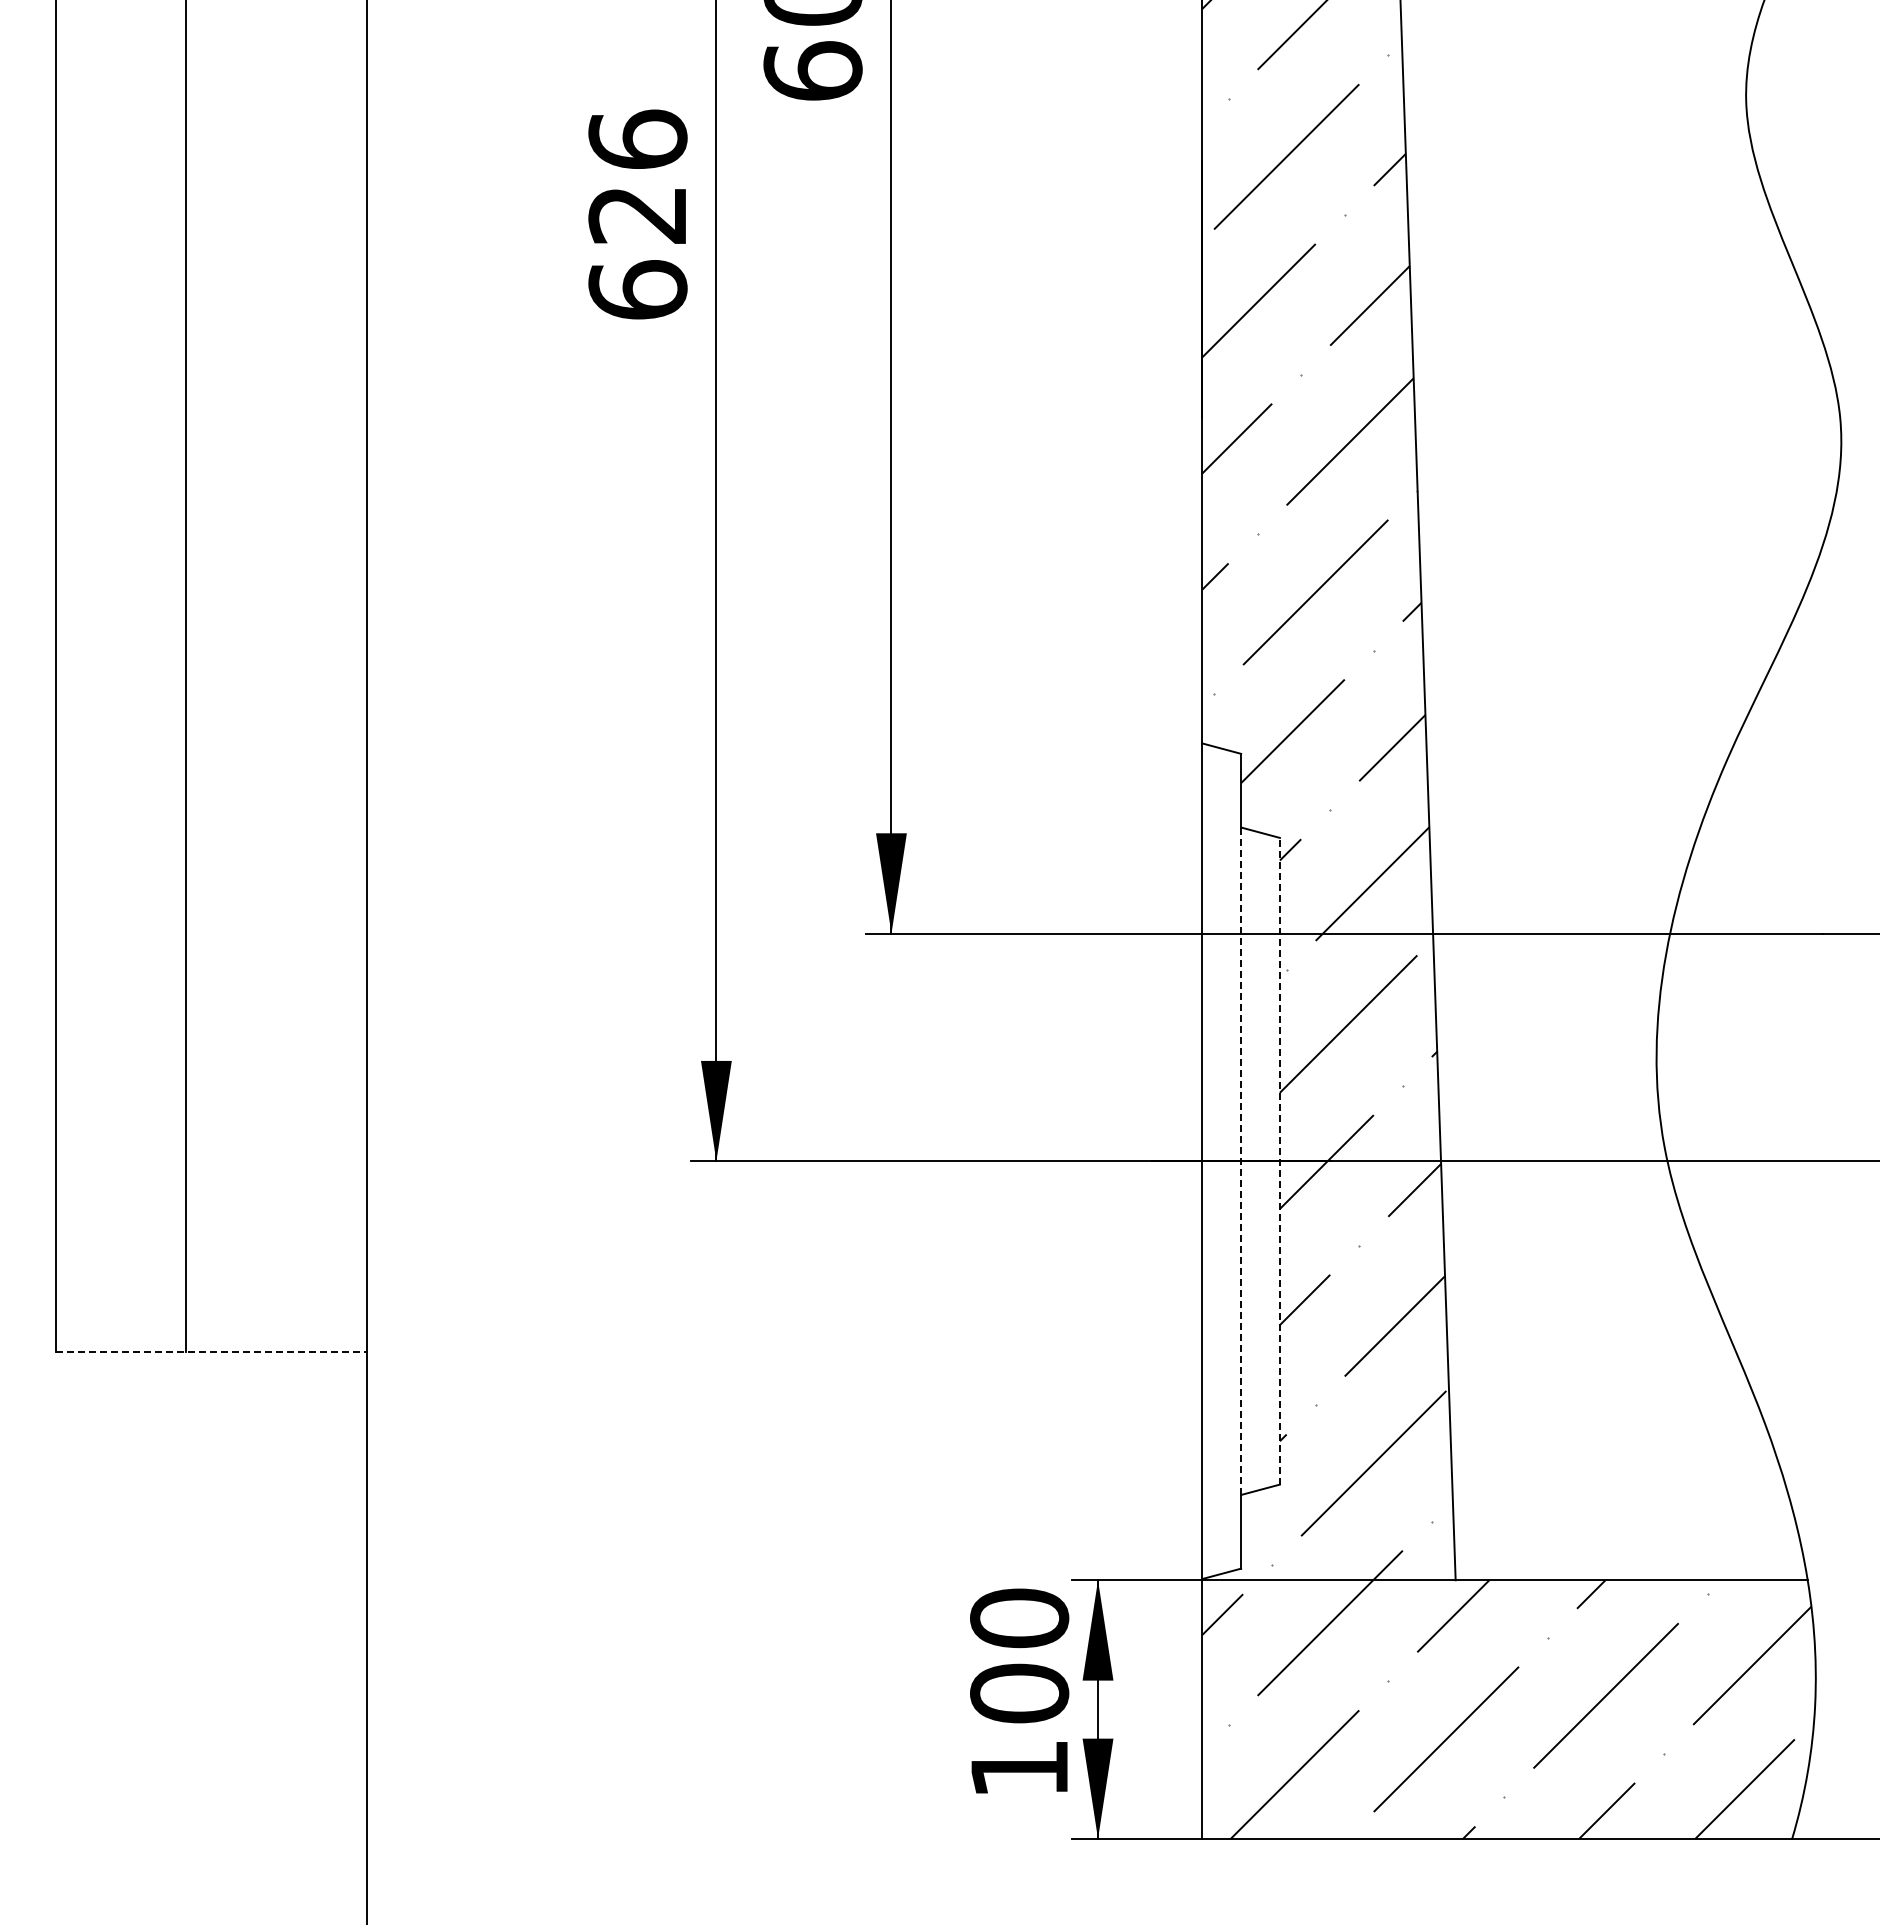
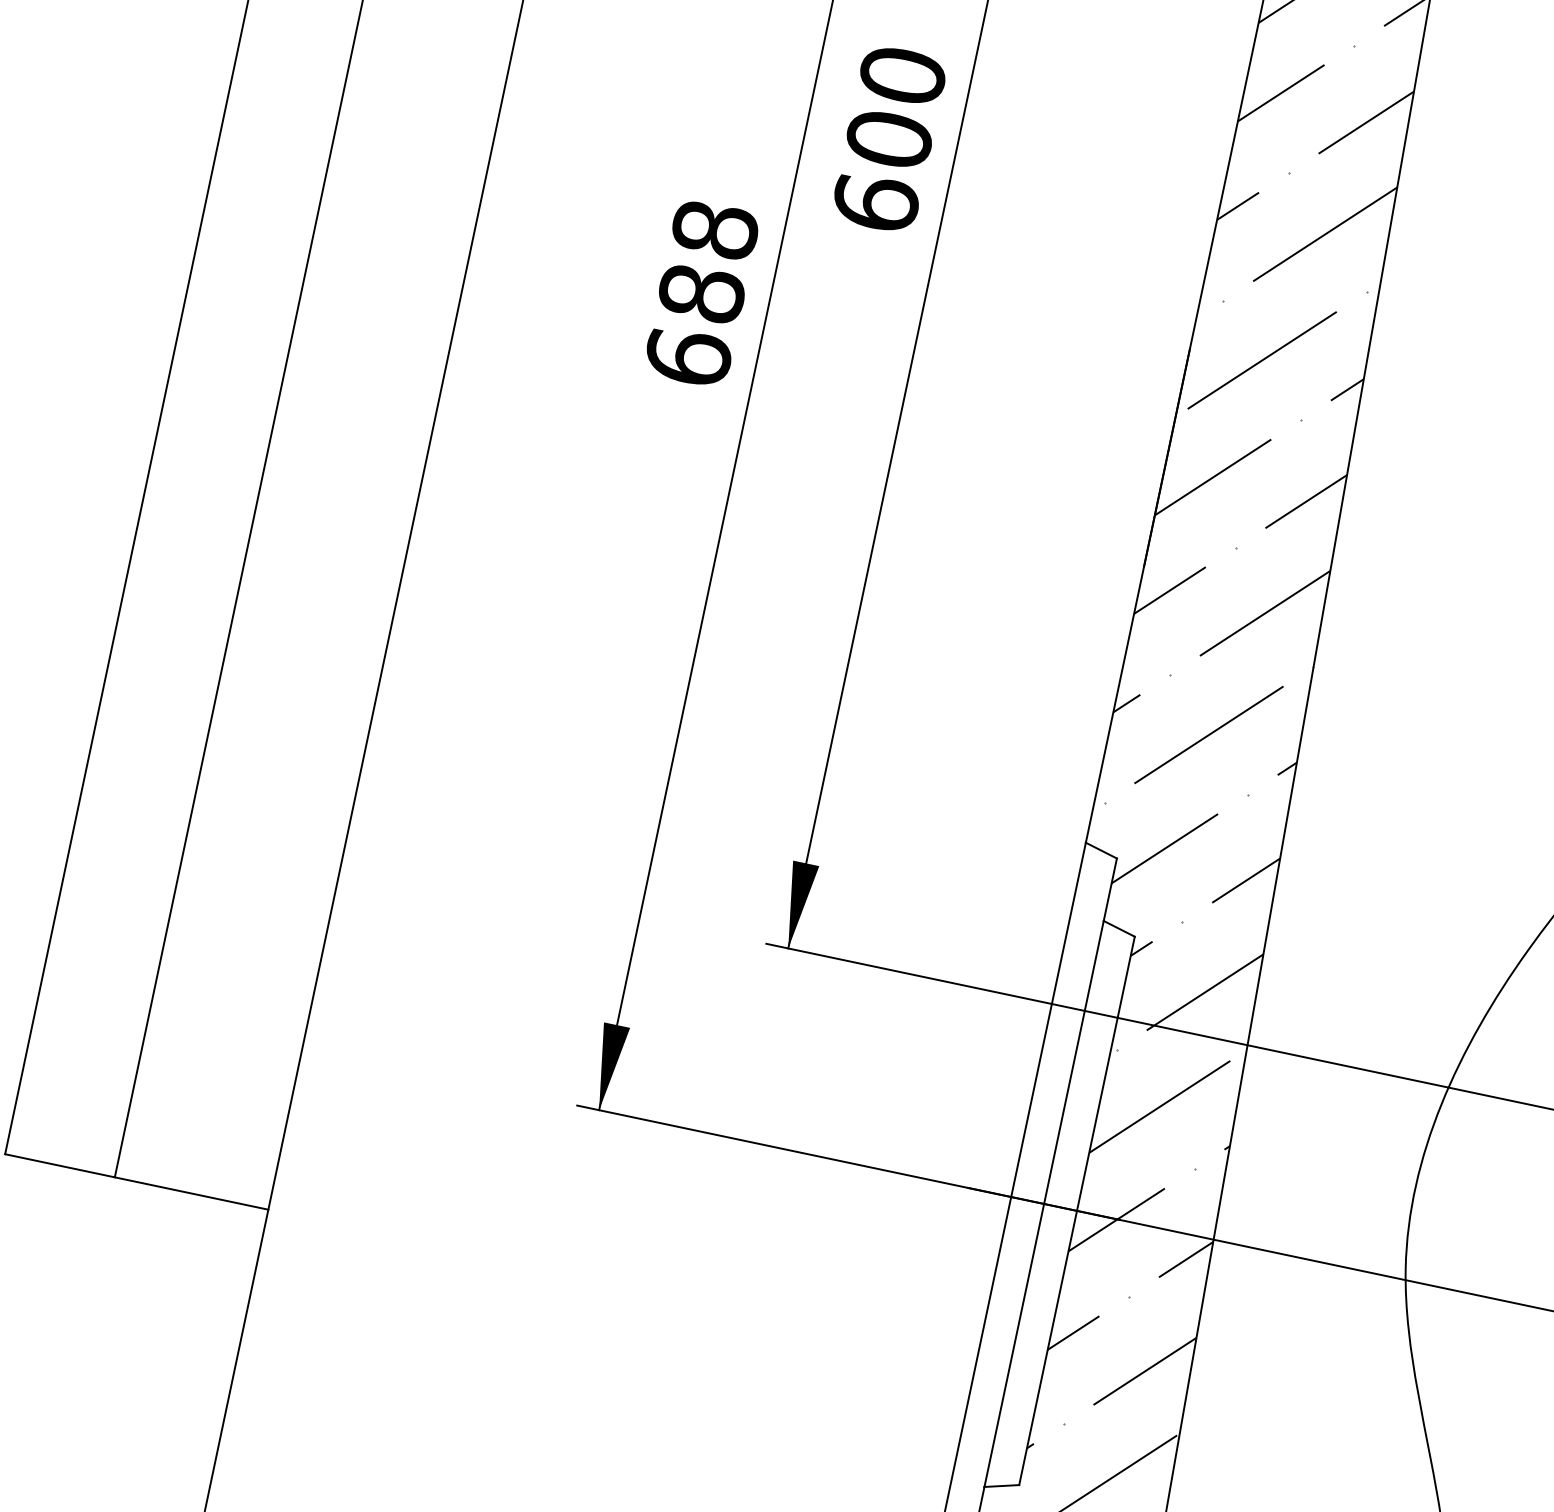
text: (637, 176) -> (708, 261), 626 -> 688
line: (1279, 1160) -> (1076, 1210), dashed -> solid
line: (1241, 1161) -> (1044, 1204), dashed -> solid
line: (211, 1352) -> (136, 1182), dashed -> solid

